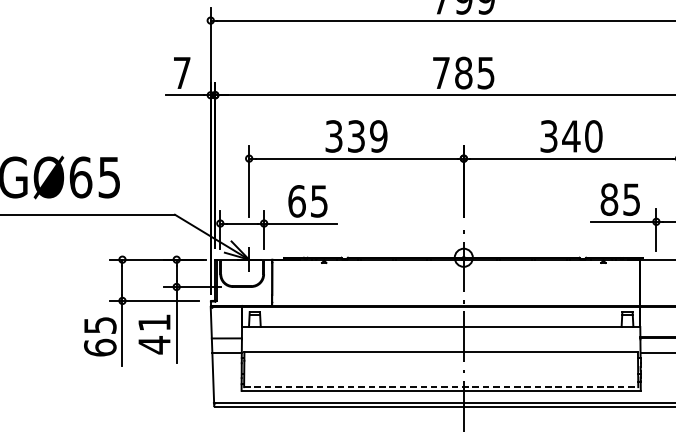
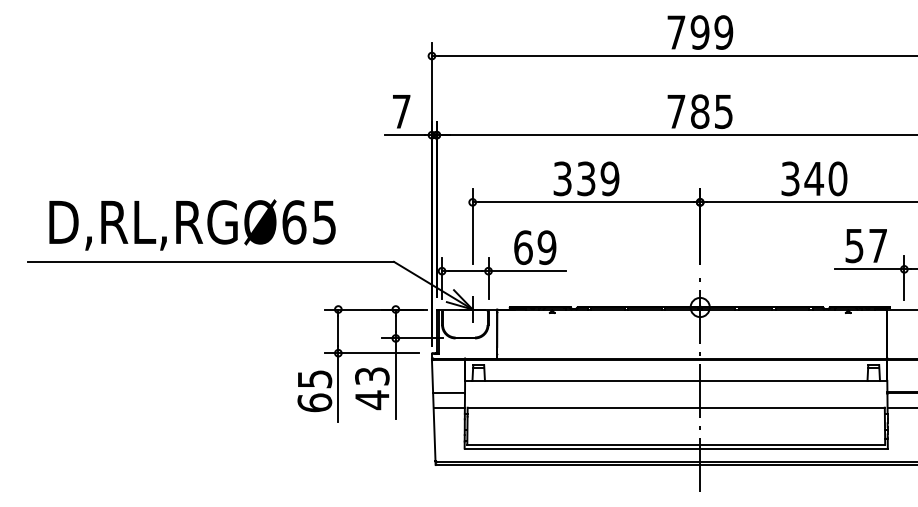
text: (619, 199) -> (865, 245), 85 -> 57
text: (318, 201) -> (546, 247), 65 -> 69
text: (154, 322) -> (372, 376), 41 -> 43
line: (441, 387) -> (676, 444), dashed -> solid

